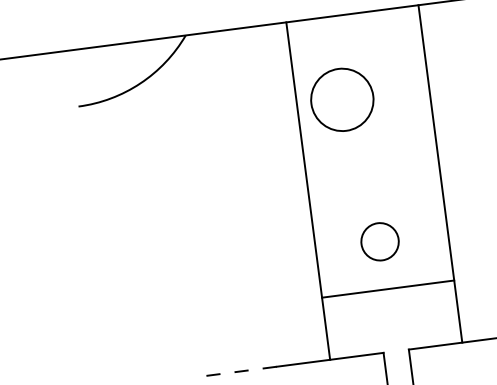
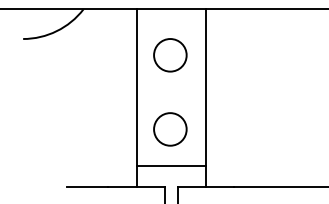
circle: (342, 100) -> (170, 55), moved
circle: (380, 241) -> (170, 129), size x1.67
line: (388, 289) -> (171, 166), moved
line: (237, 372) -> (87, 187), dashed -> solid

